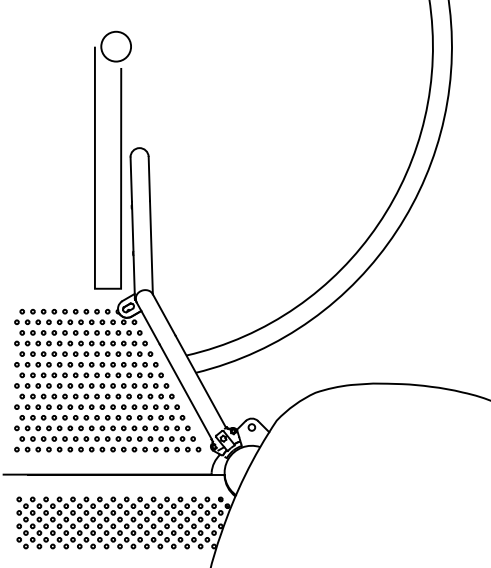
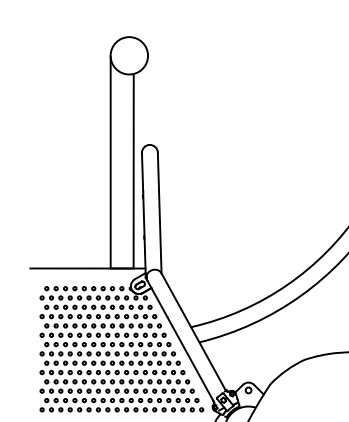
circle: (115, 46) -> (128, 55), size x1.43
line: (68, 288) -> (87, 268), added

